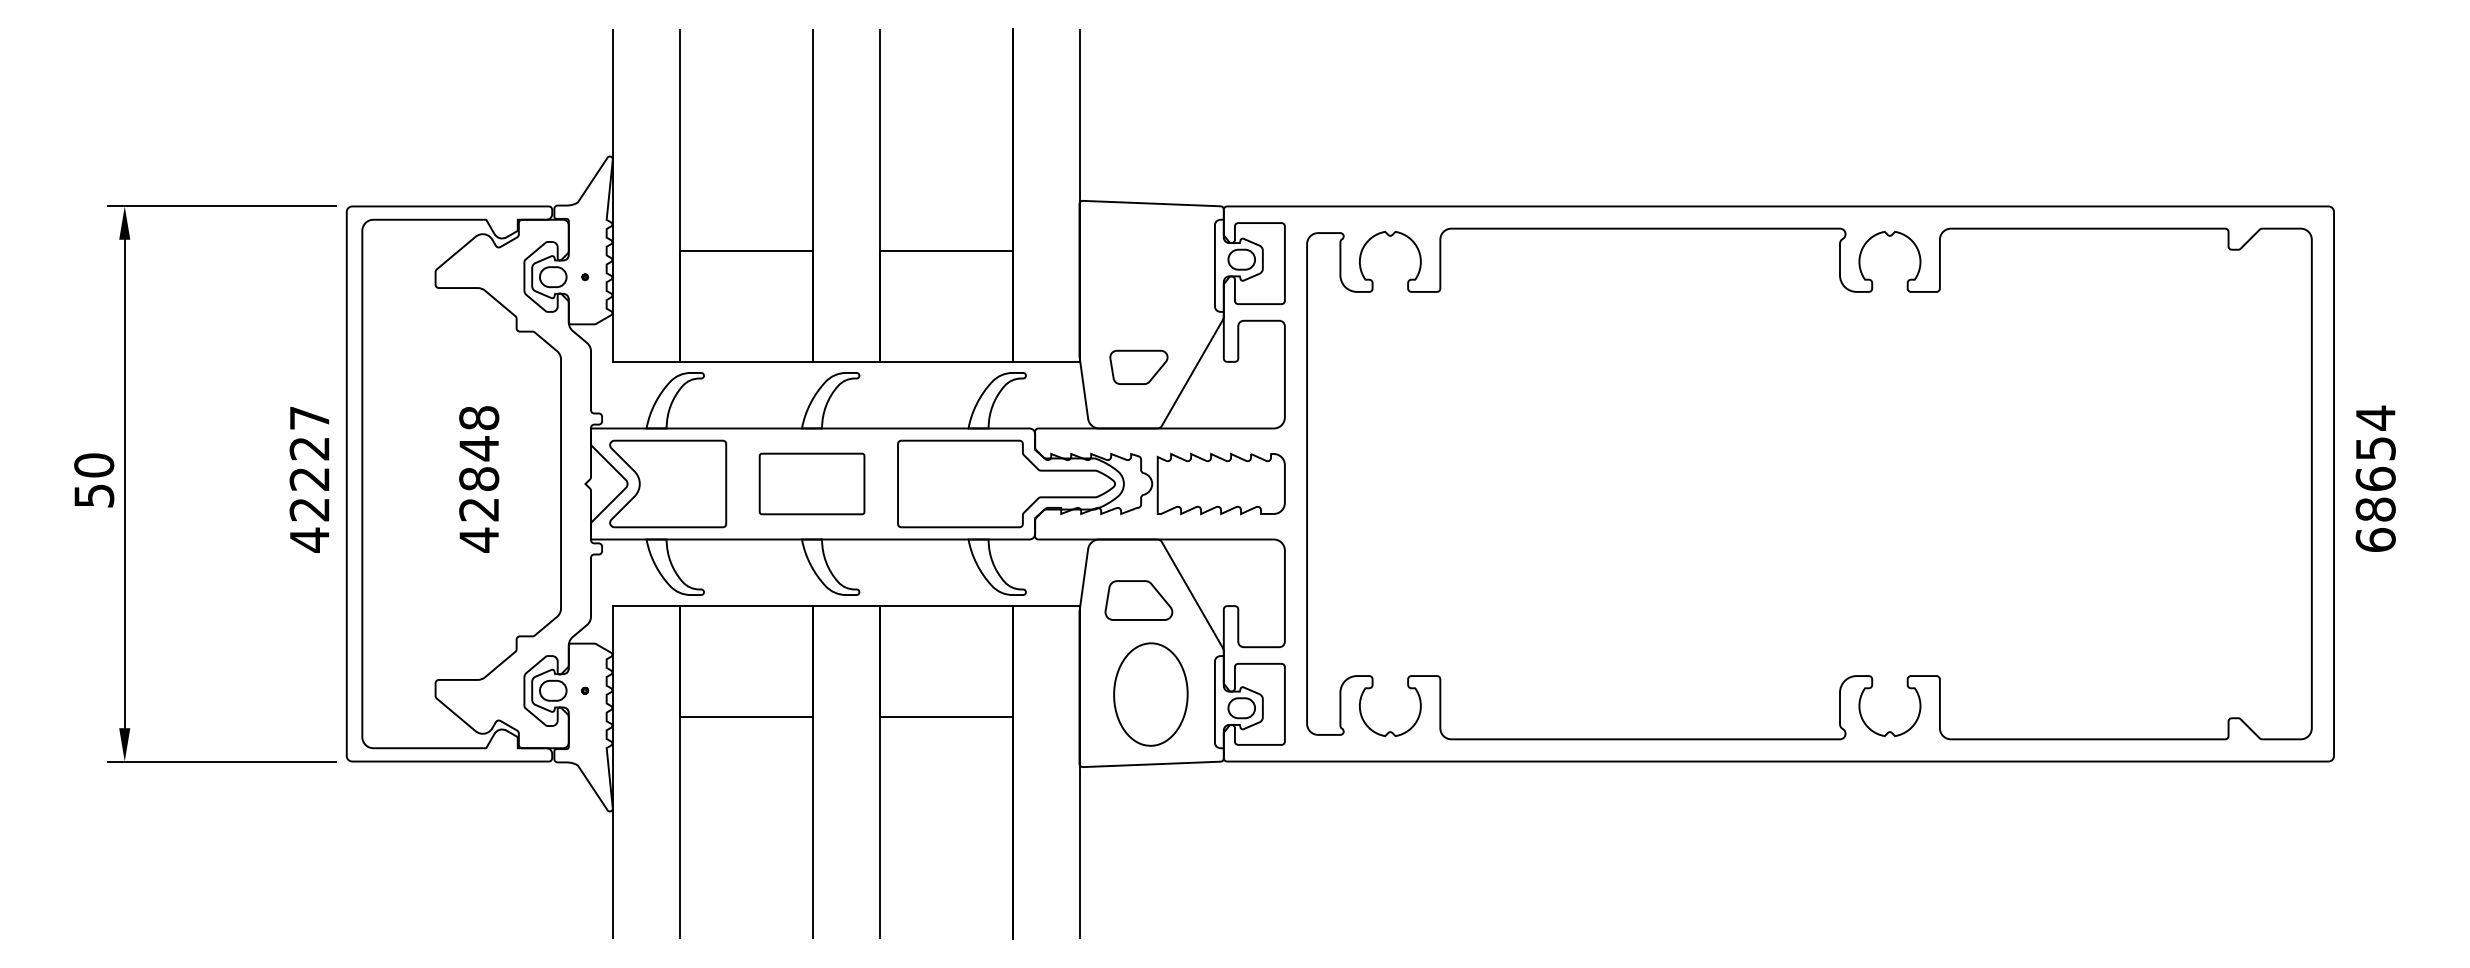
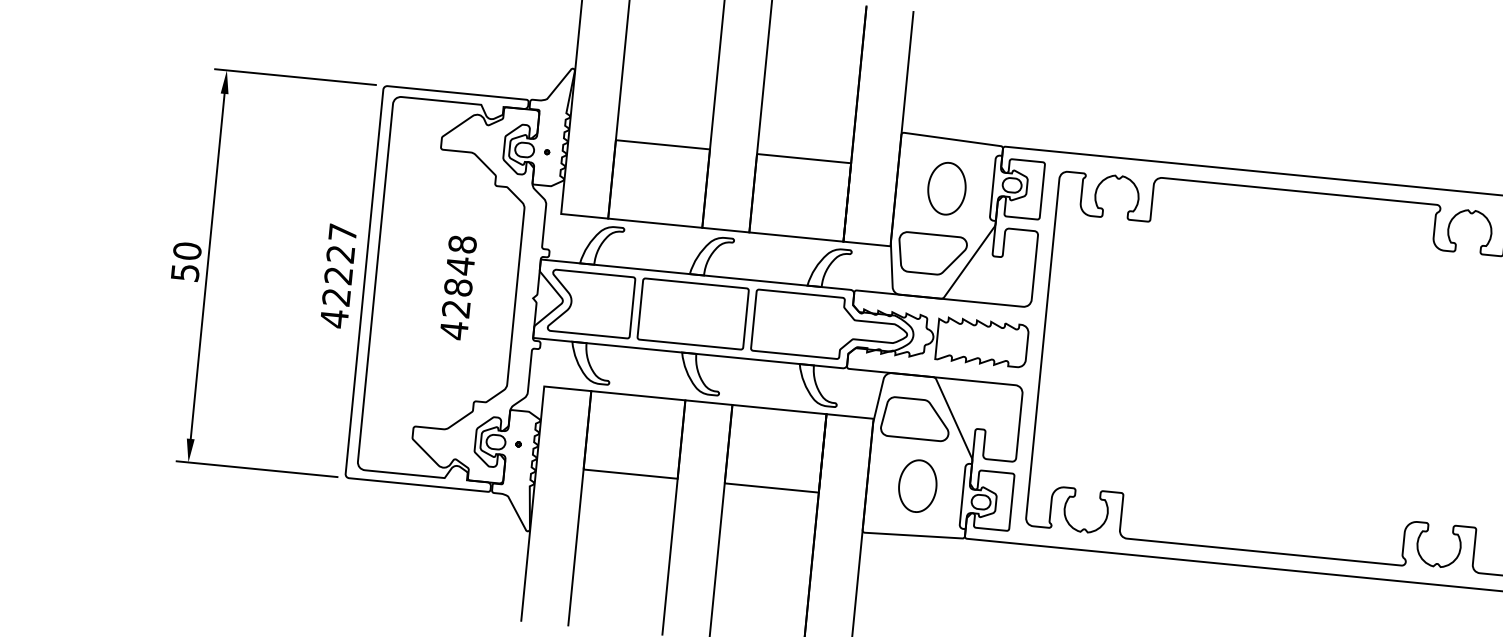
part: (1150, 273) -> (946, 188), added
part: (1138, 367) -> (931, 254), size x1.67
part: (811, 483) -> (692, 313), size x1.43
part: (1138, 600) -> (915, 418), size x1.43
part: (1150, 694) -> (917, 486), size x0.71

